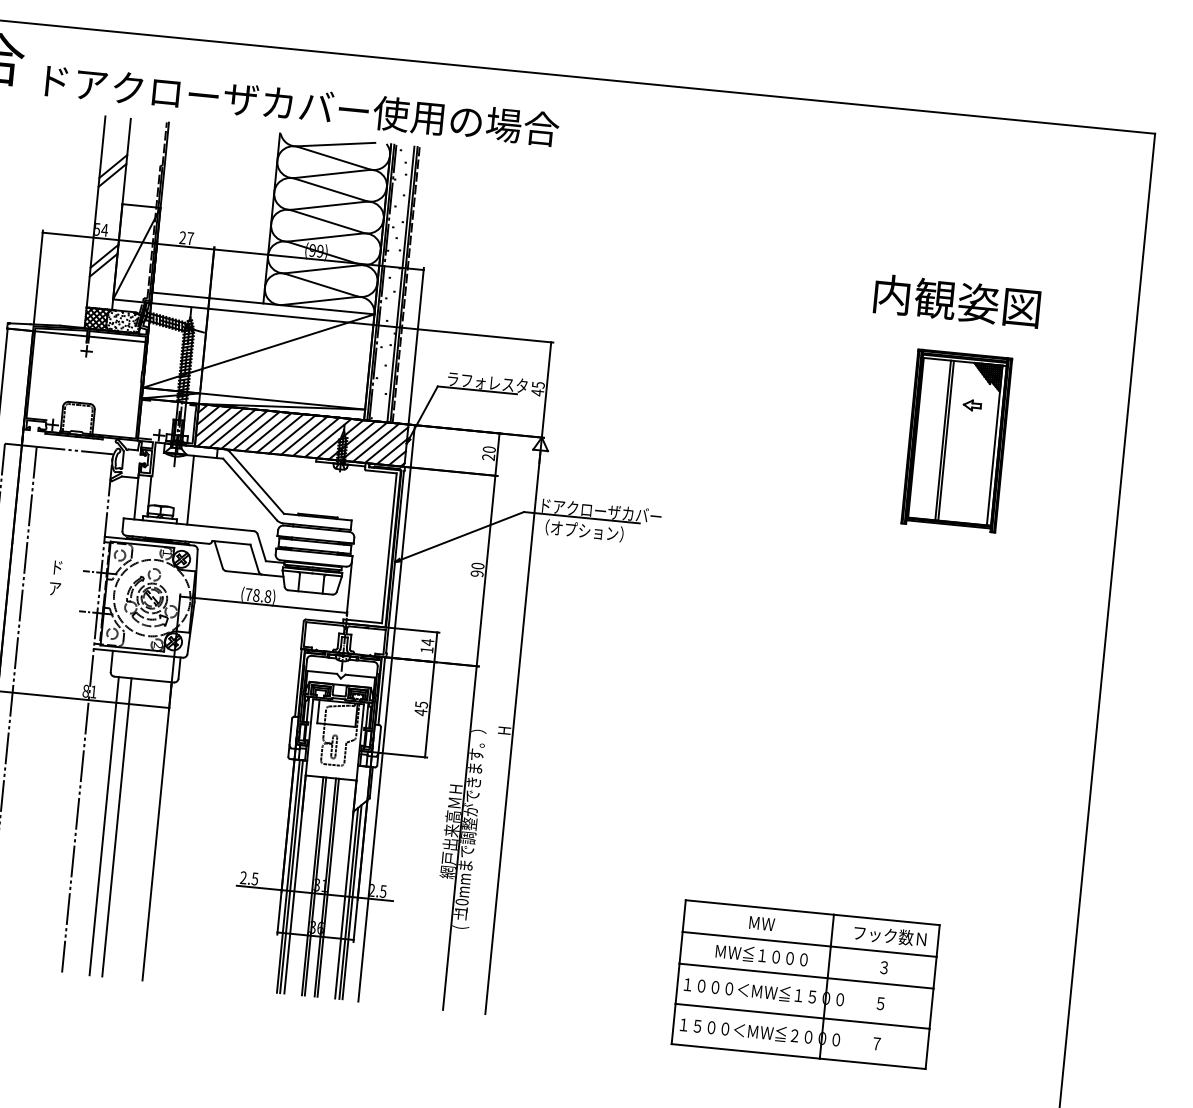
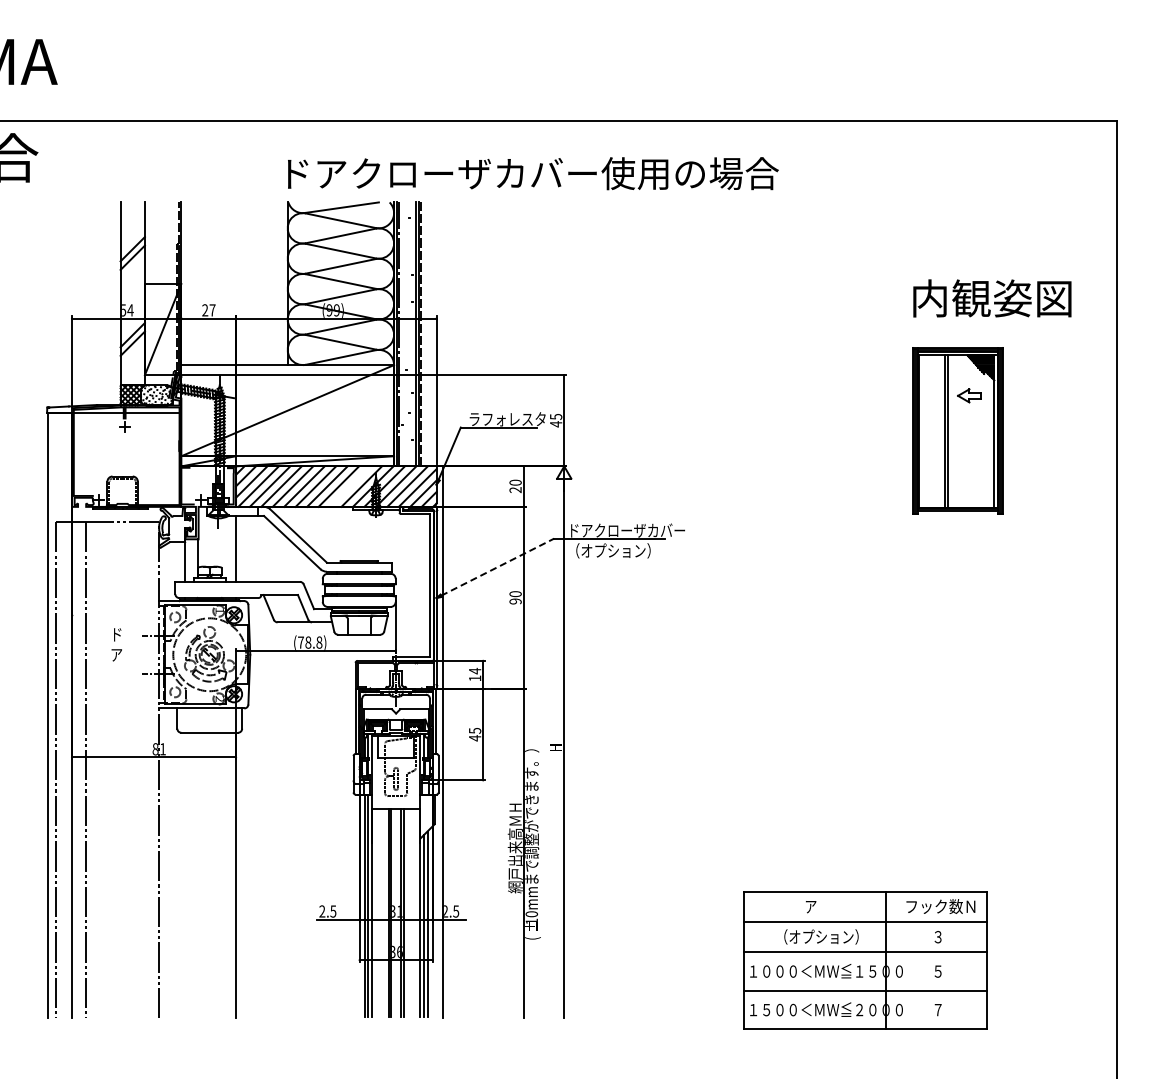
text: (302, 105) -> (533, 173), moved
text: (957, 301) -> (992, 298), moved
part: (972, 405) -> (969, 395), size x1.4
line: (316, 436) -> (350, 486), removed
line: (462, 535) -> (498, 566), solid -> dashed
line: (104, 826) -> (185, 875), removed
line: (116, 827) -> (197, 875), removed
text: (761, 923) -> (817, 906), ＭＷ -> ア
text: (761, 954) -> (820, 936), ＭＷ≦１０００ -> （オプション）

